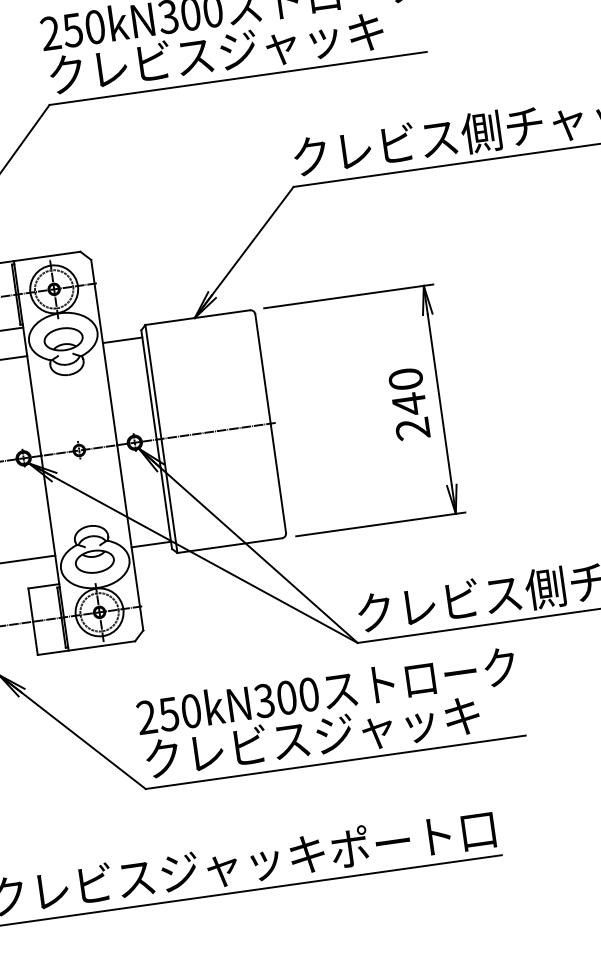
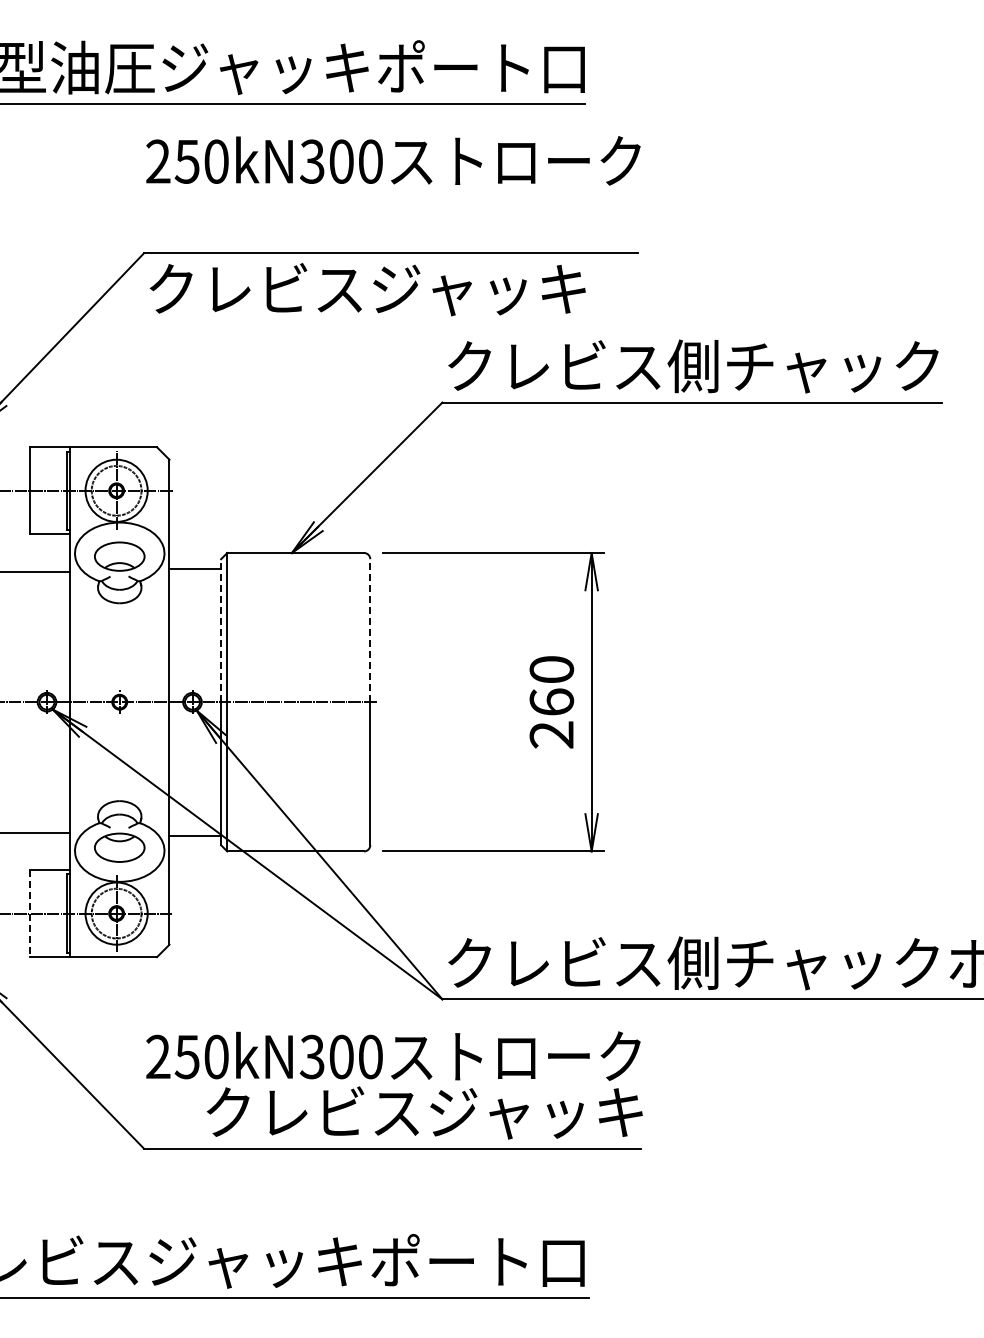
text: (216, 53) -> (367, 289), moved
line: (263, 368) -> (370, 630), solid -> dashed
line: (149, 384) -> (221, 630), solid -> dashed
text: (409, 404) -> (551, 702), 240 -> 260
line: (33, 621) -> (29, 913), solid -> dashed
text: (312, 737) -> (424, 1112), moved

